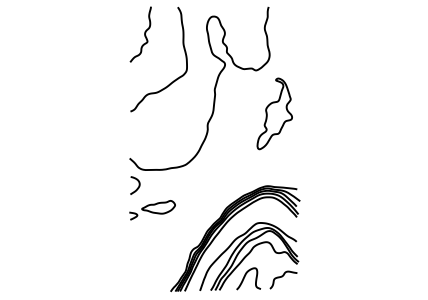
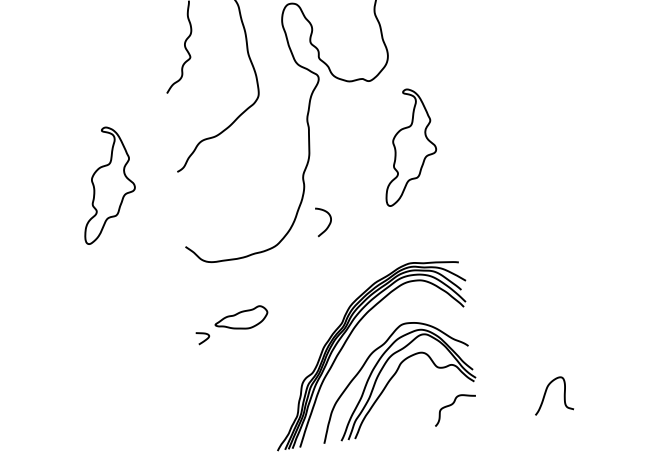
part: (85, 113) -> (106, 184), added
curve: (137, 187) -> (328, 224), moved
curve: (245, 277) -> (547, 393), moved

